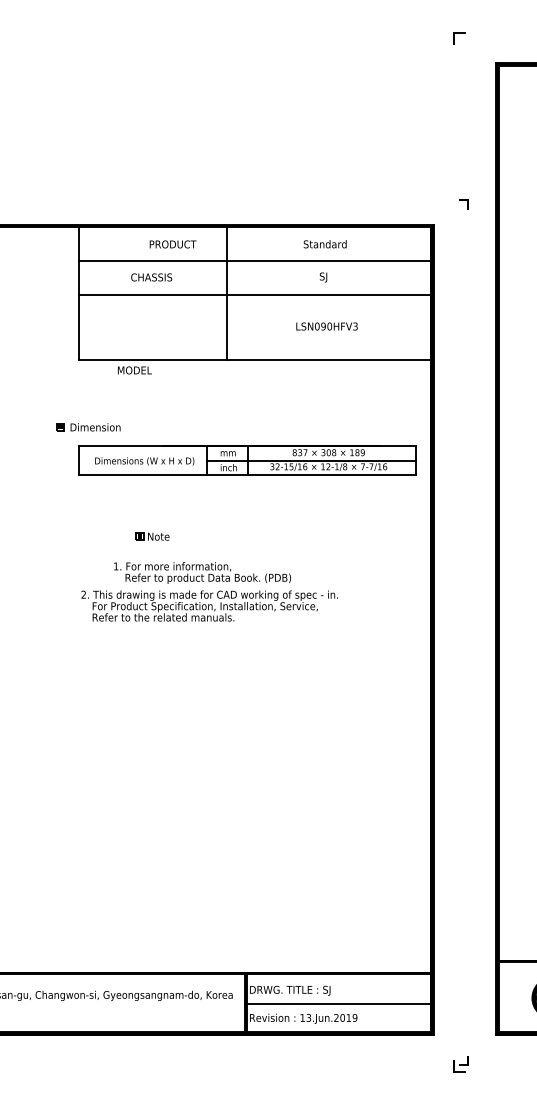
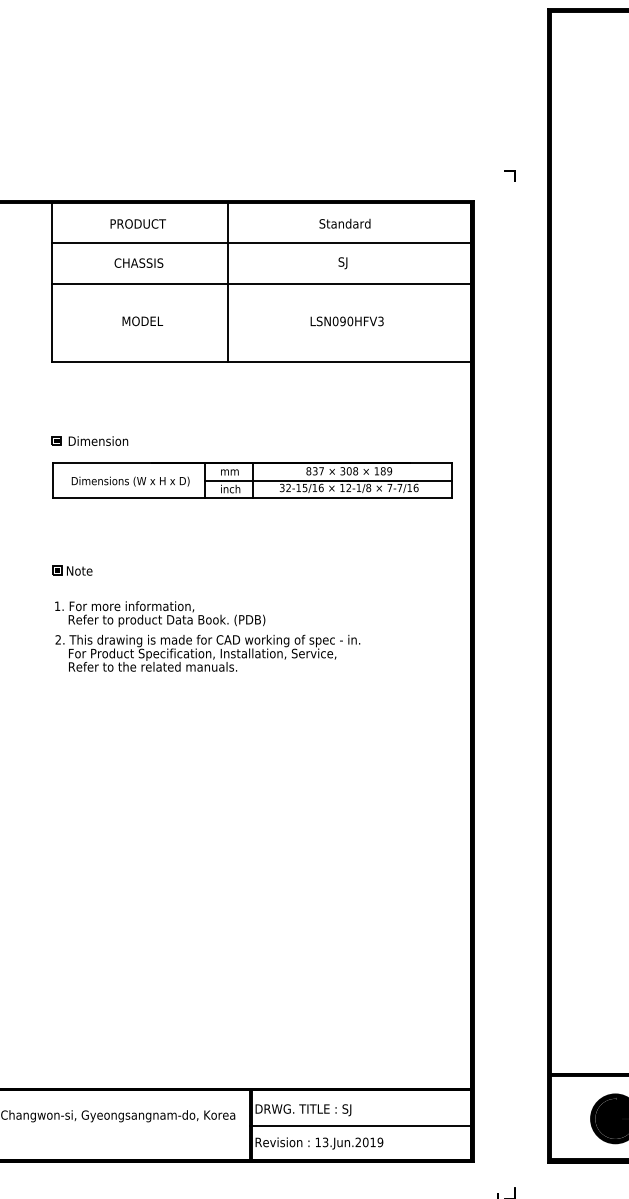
text: (172, 244) -> (137, 224), moved
text: (134, 370) -> (142, 321), moved
part: (88, 427) -> (90, 441), moved
part: (152, 536) -> (72, 570), moved
text: (202, 572) -> (160, 613), moved

